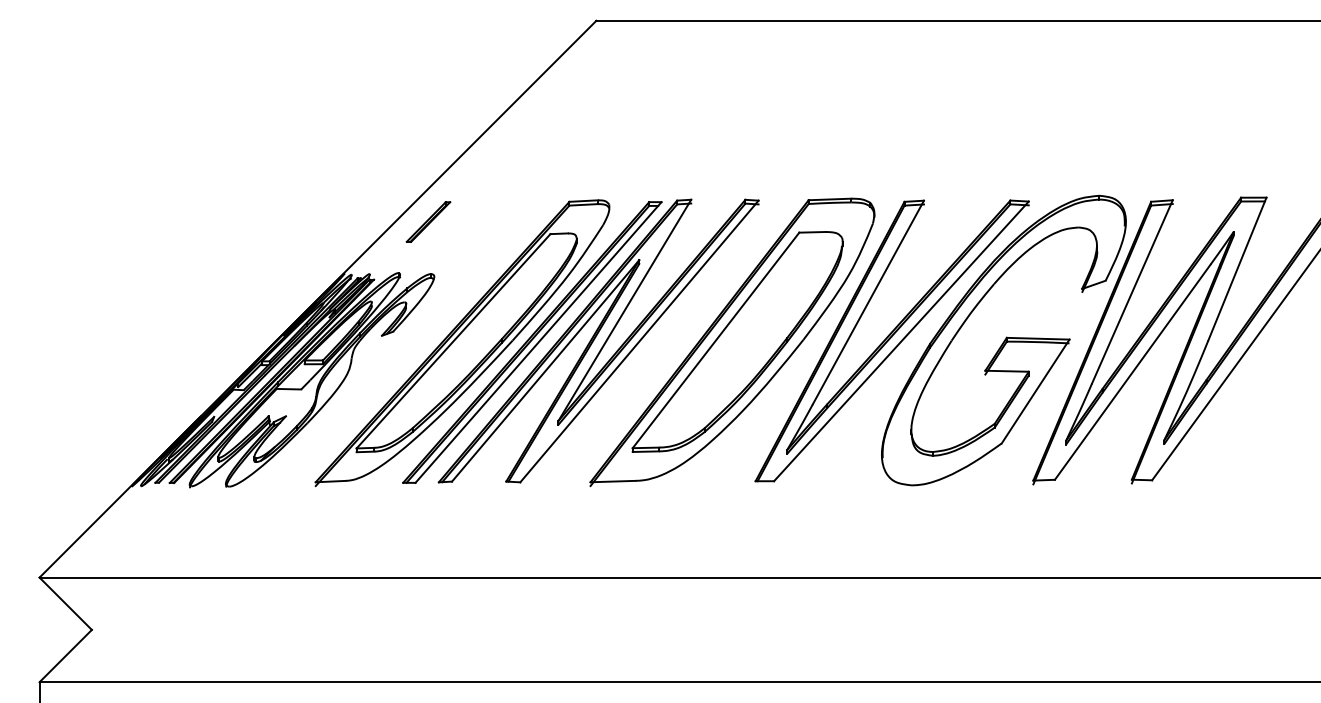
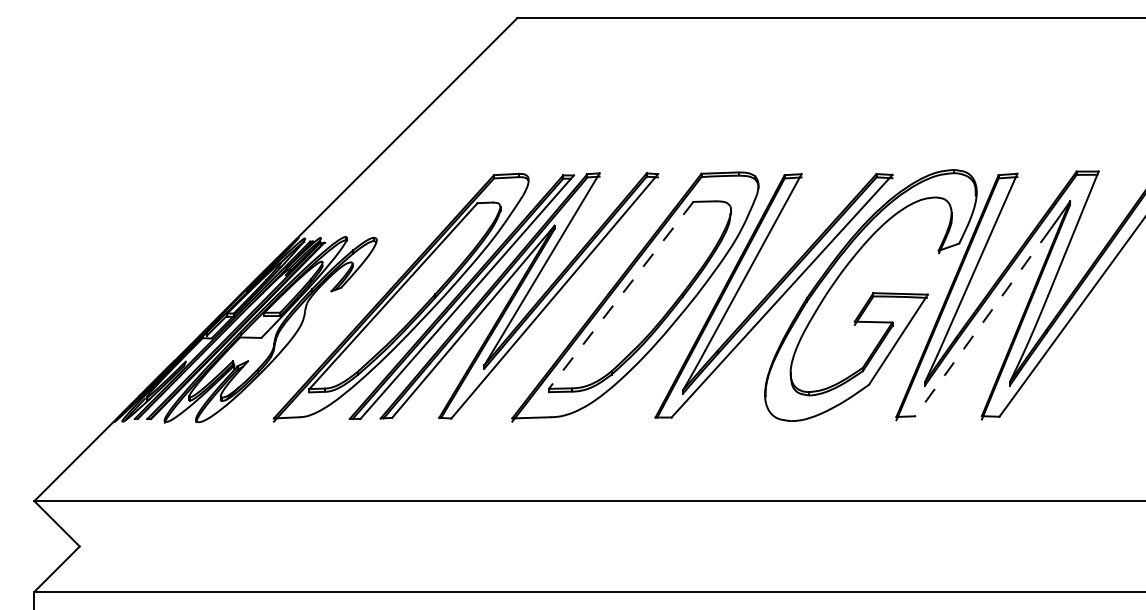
part: (428, 221) -> (371, 192), removed
line: (715, 340) -> (620, 295), solid -> dashed
line: (1132, 372) -> (982, 323), solid -> dashed

